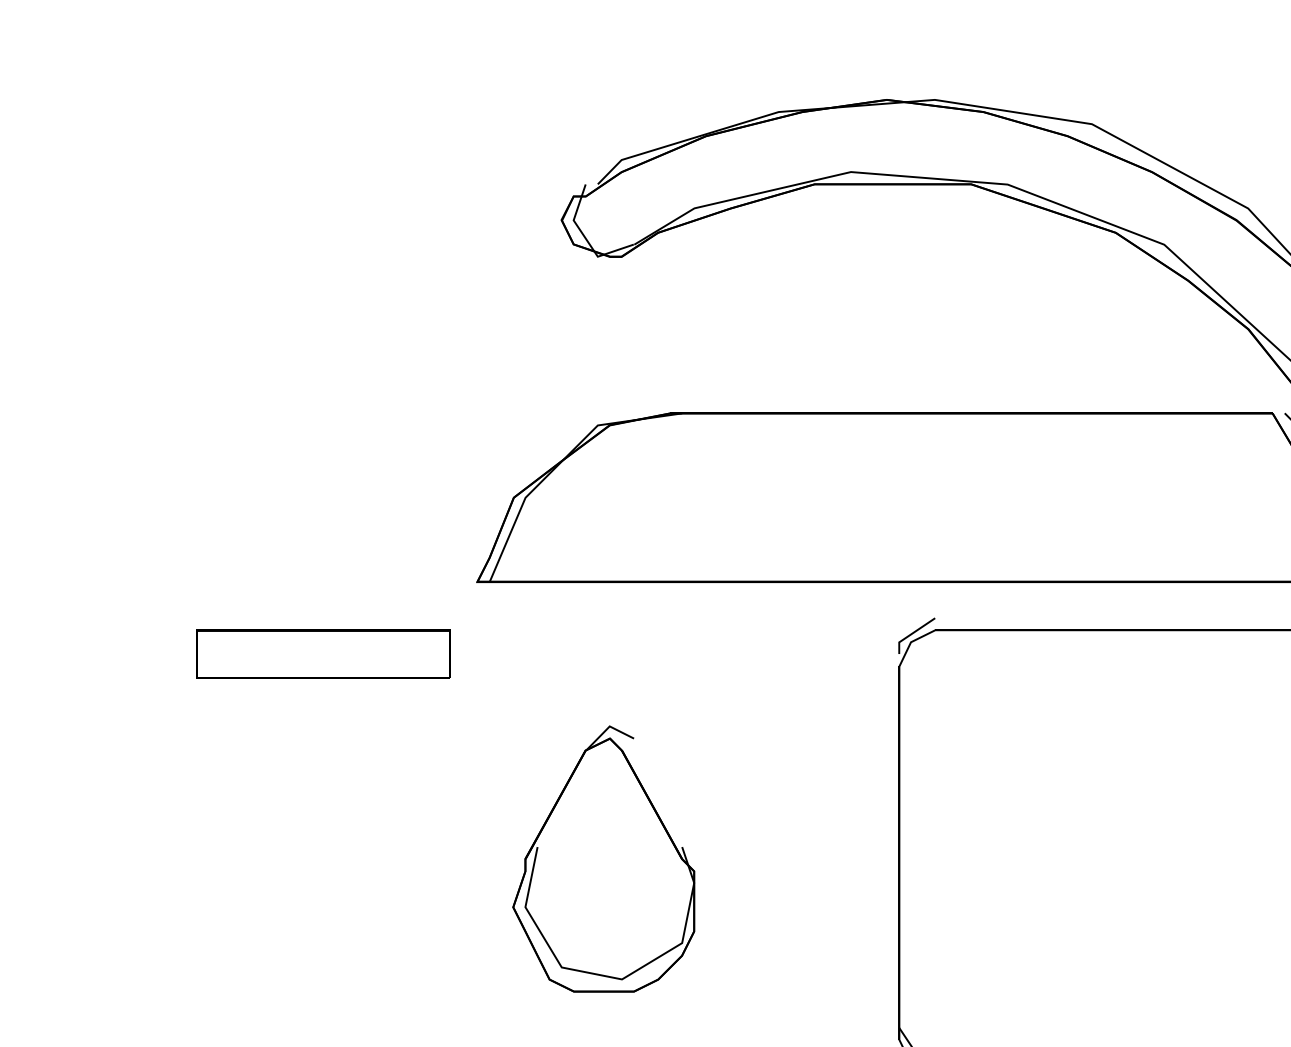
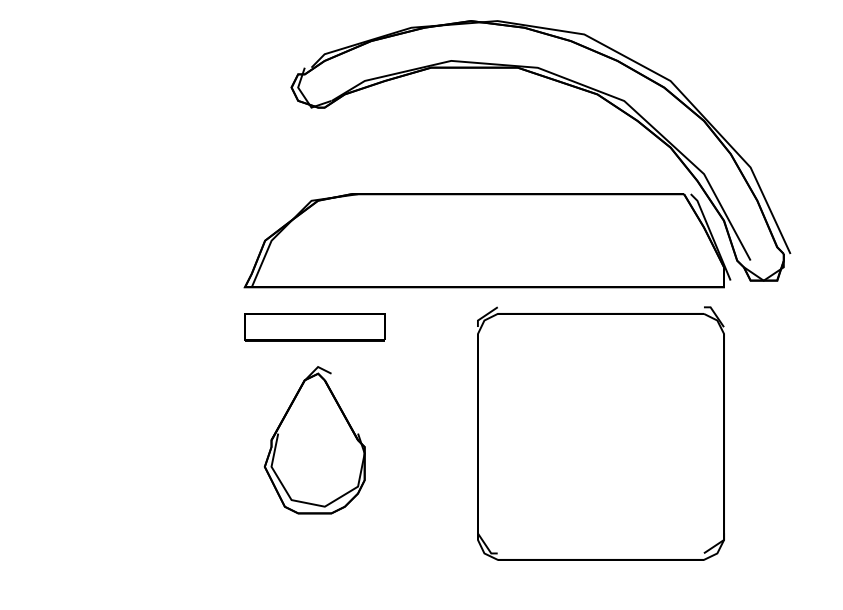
part: (322, 654) -> (314, 327), moved

